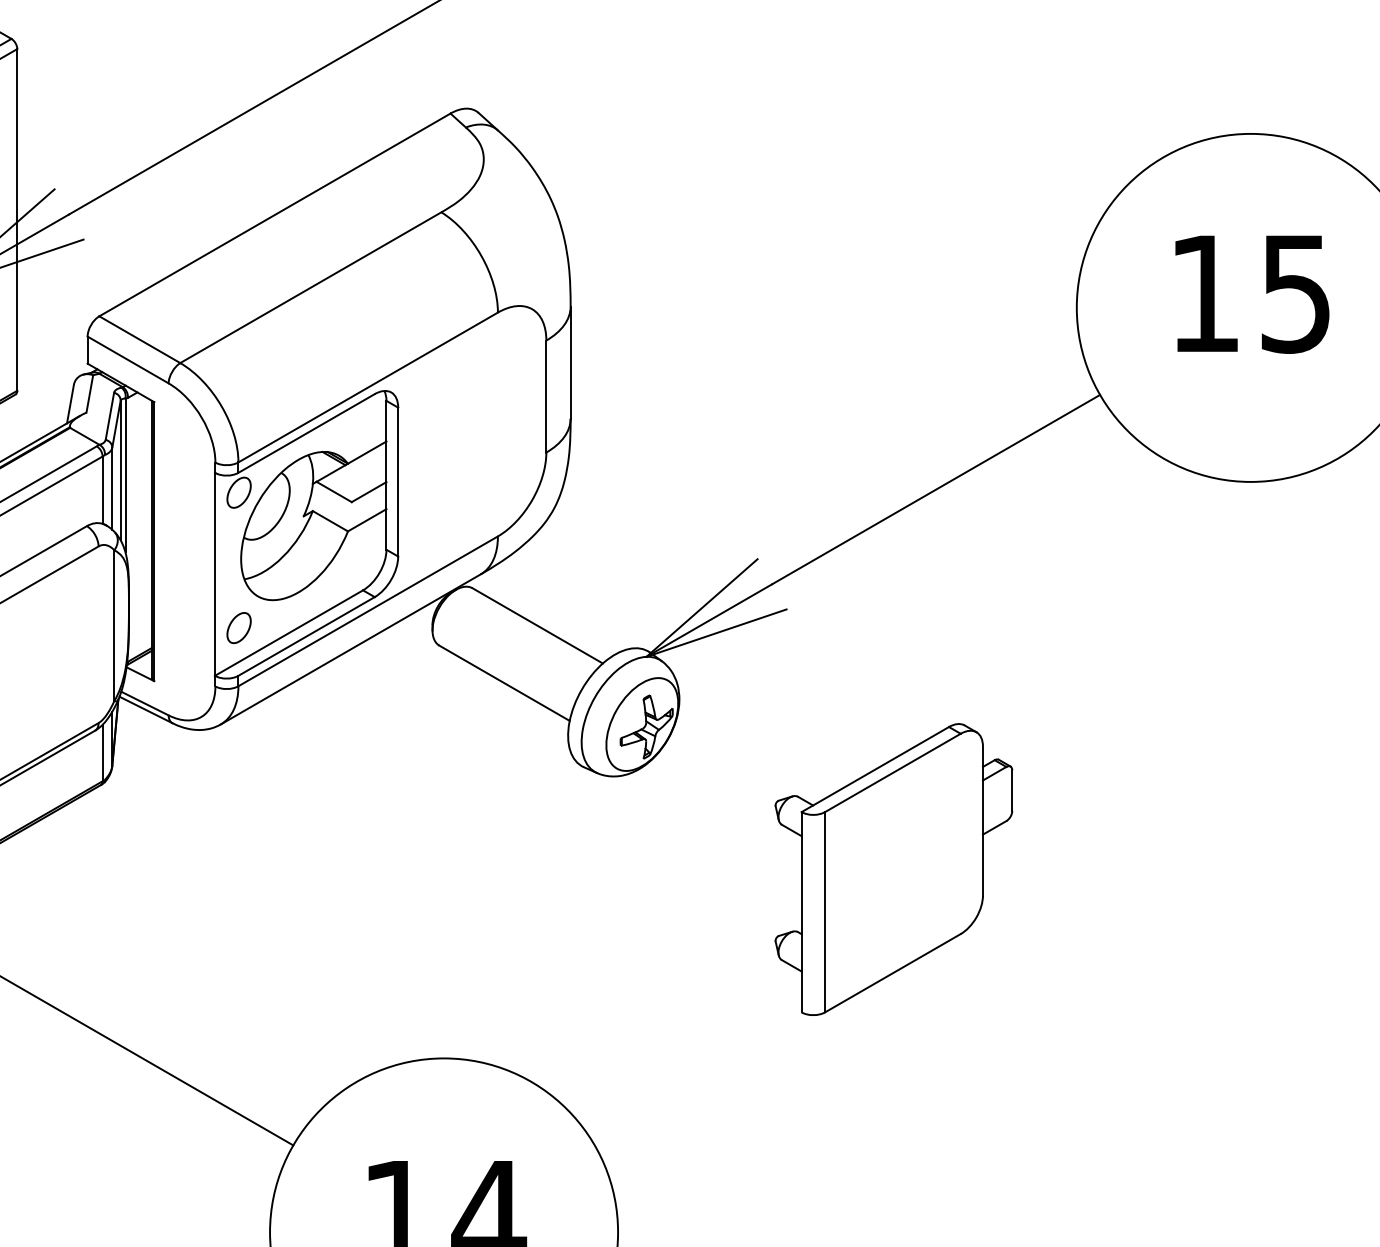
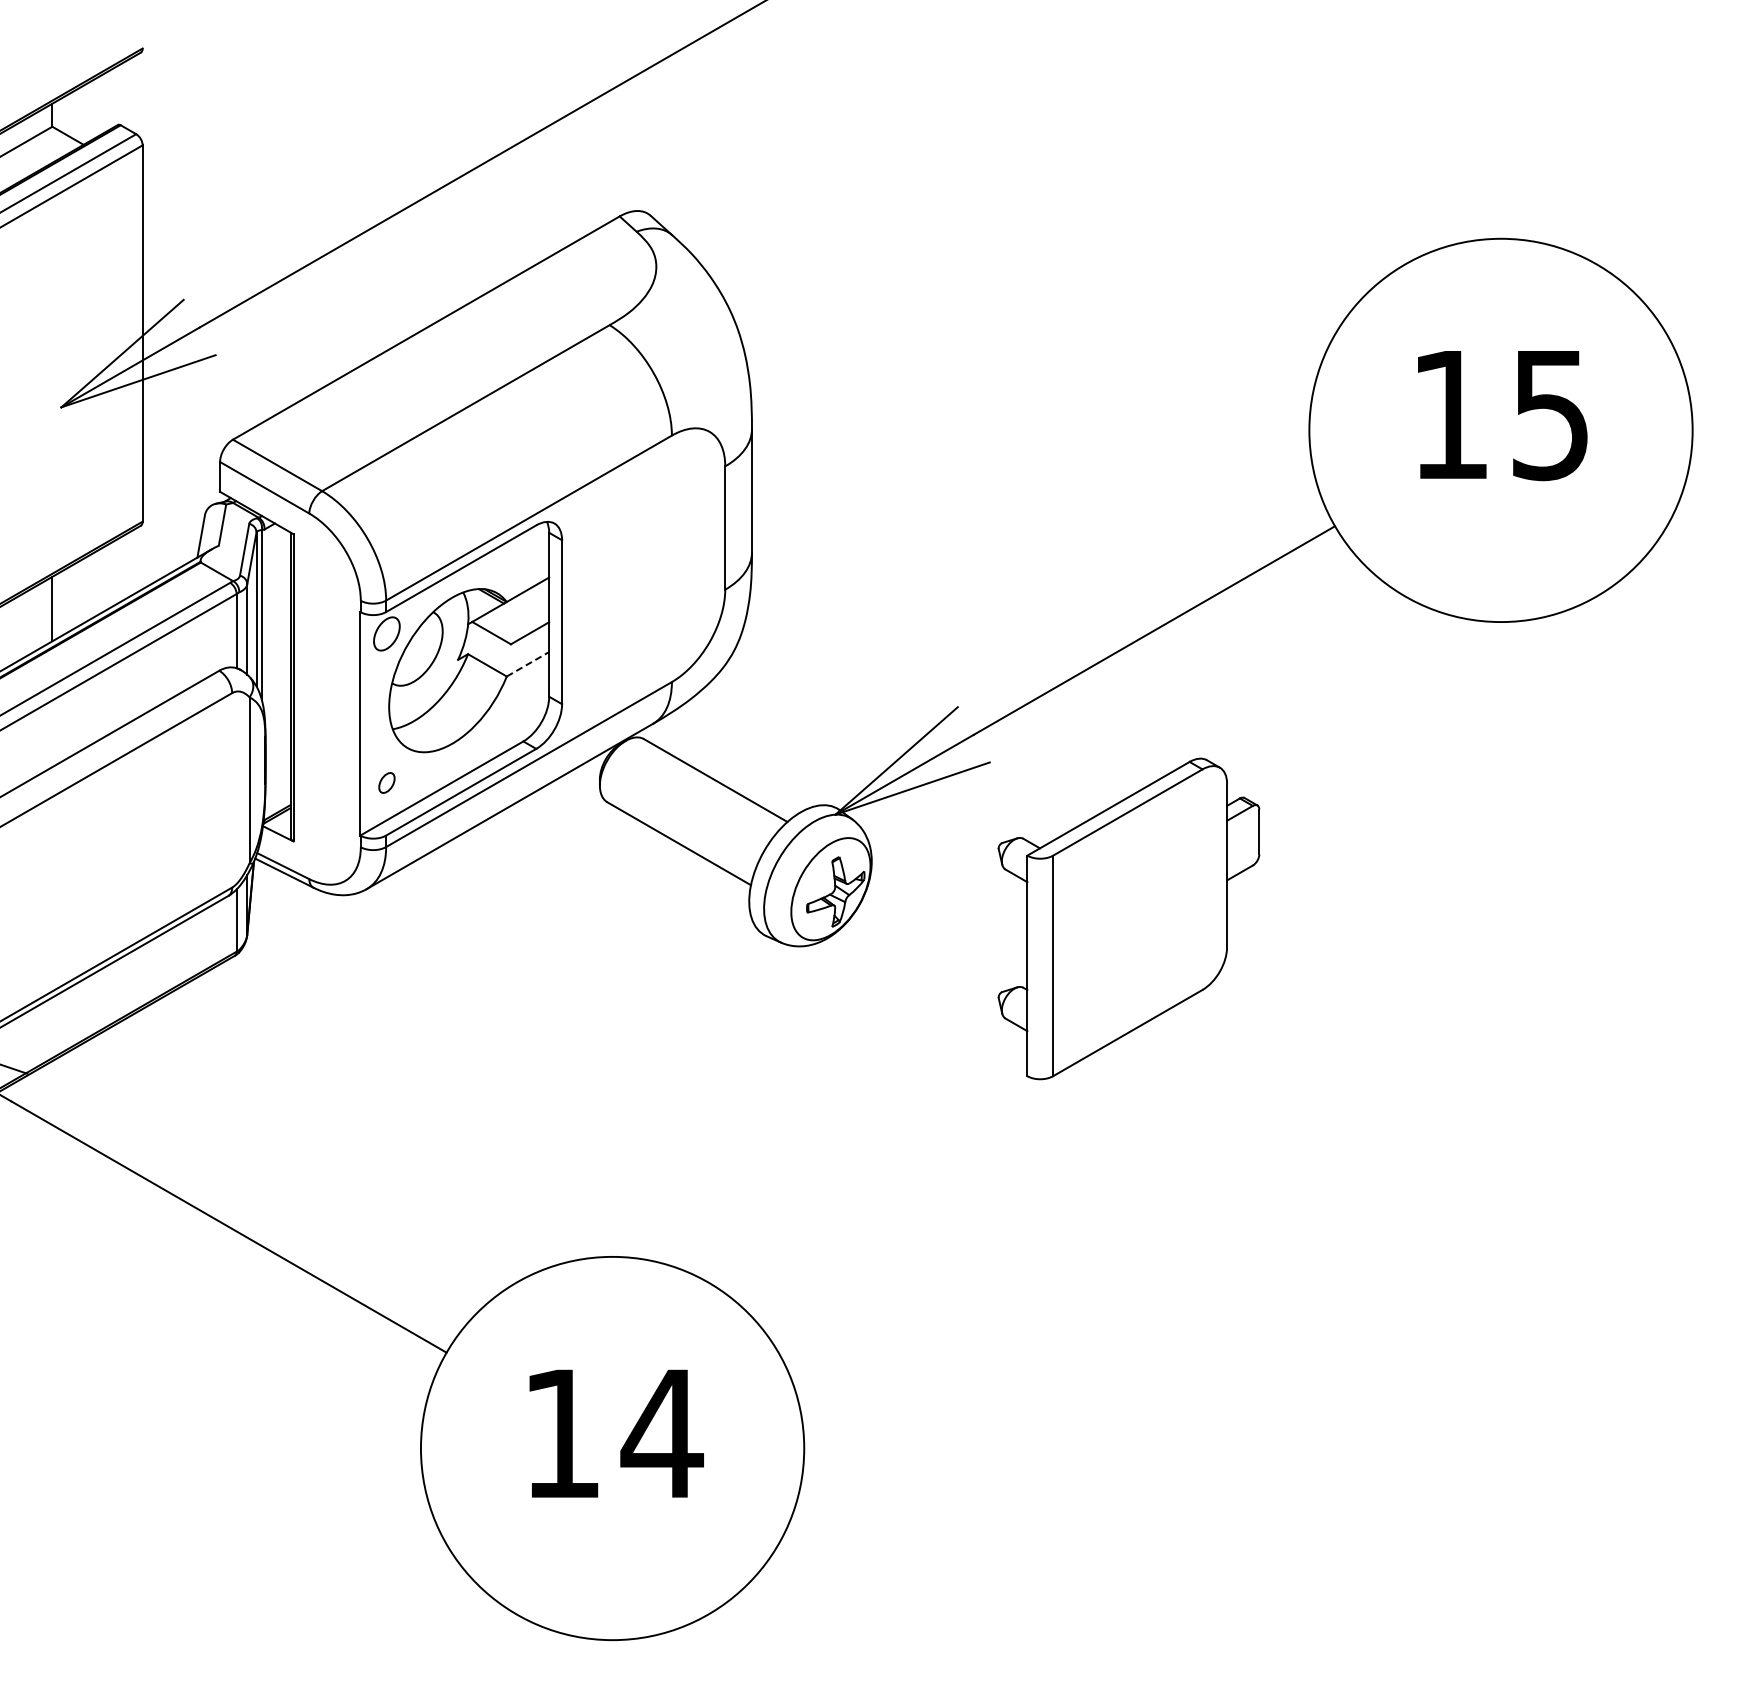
line: (367, 520) -> (528, 664), solid -> dashed
part: (238, 627) -> (386, 782), size x0.6
part: (893, 869) -> (1128, 918), moved

